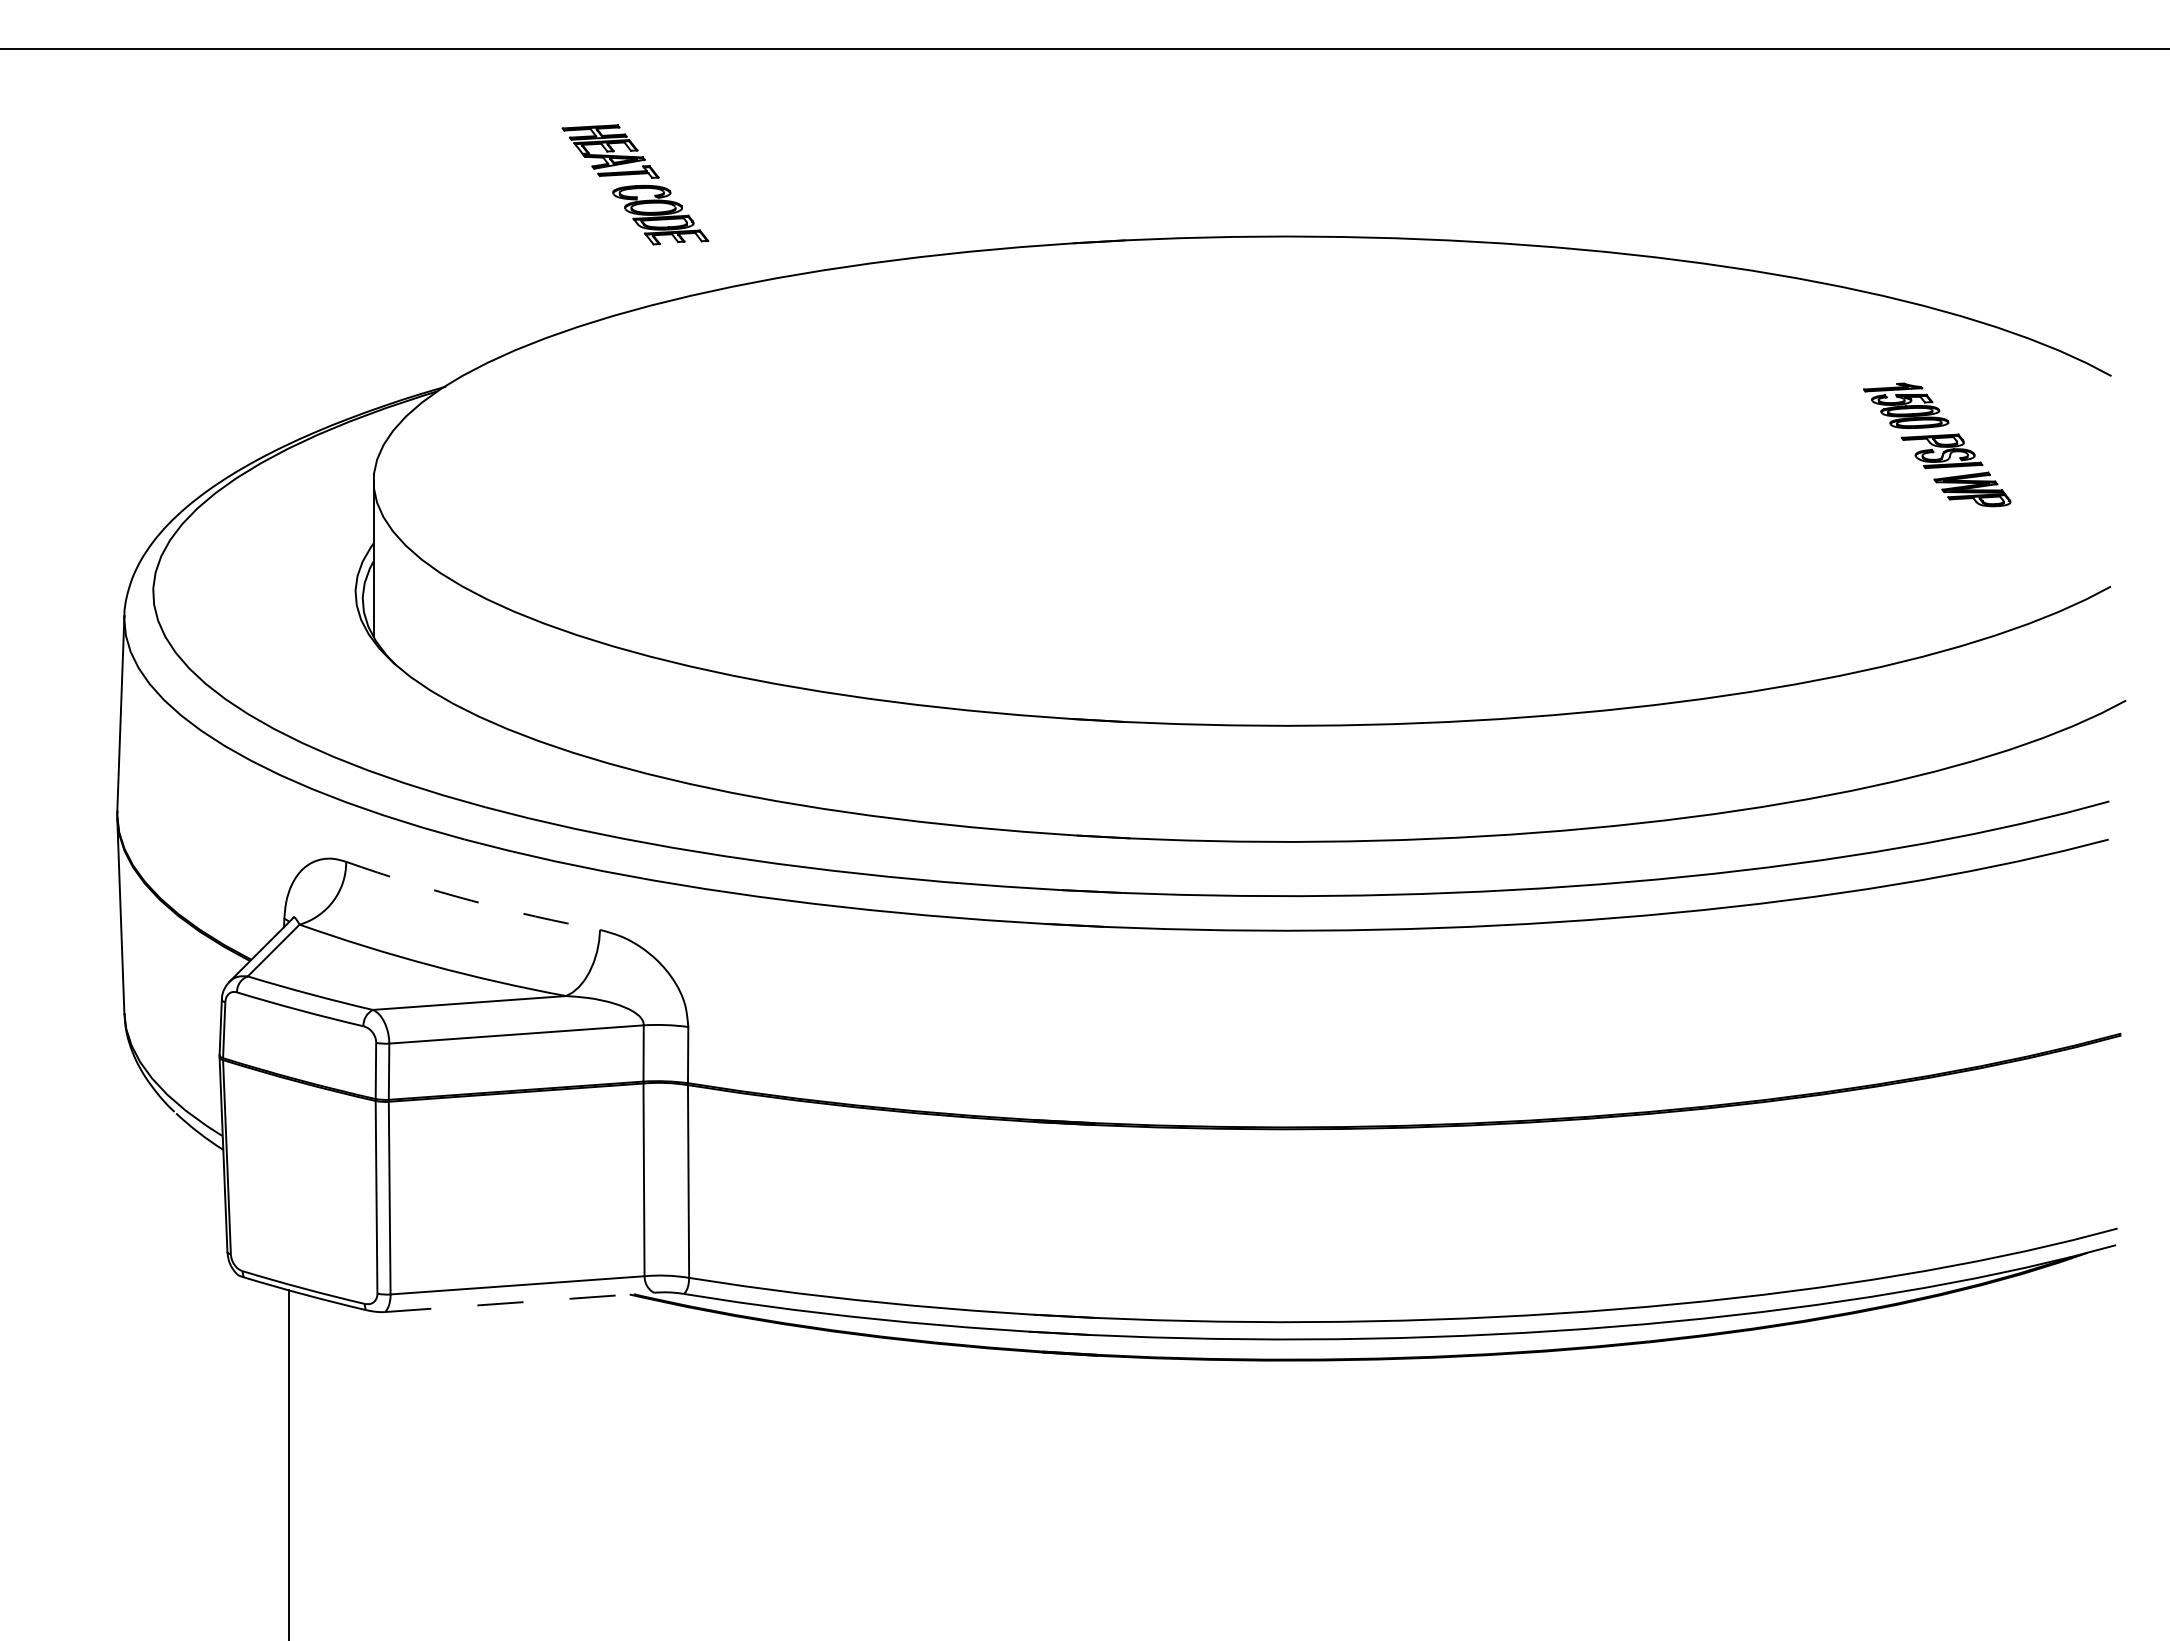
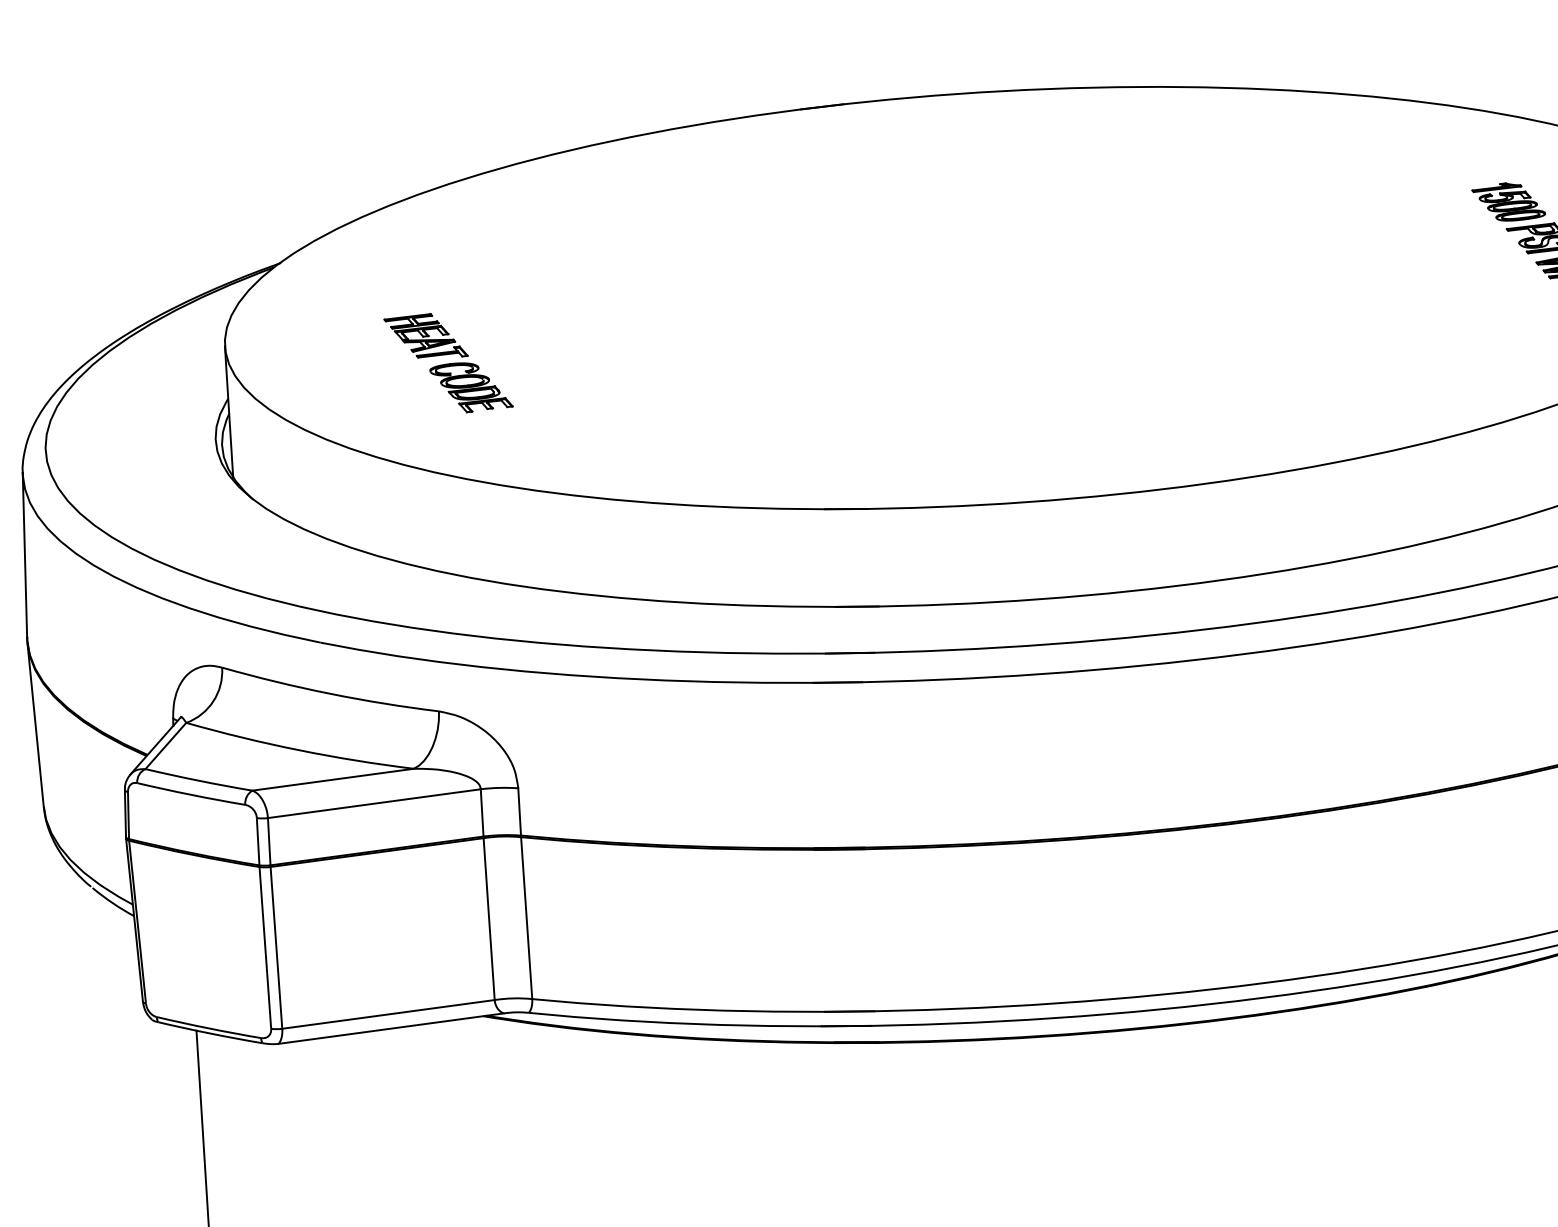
part: (635, 184) -> (448, 362), moved
arc: (471, 900) -> (329, 693), dashed -> solid
line: (519, 1302) -> (391, 1028), dashed -> solid

